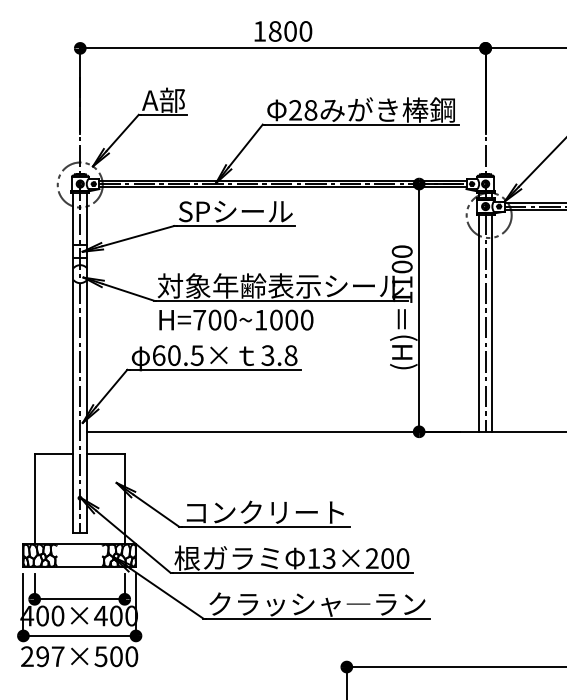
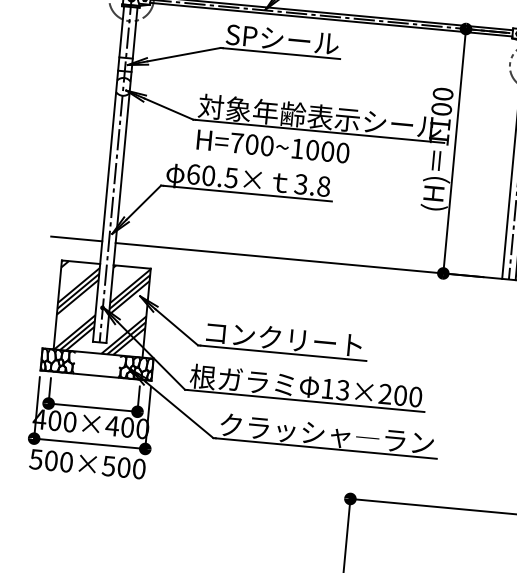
line: (47, 431) -> (76, 239), added
hatch: (79, 499) -> (101, 309), added
text: (42, 656) -> (51, 460), 297×500 -> 500×500

